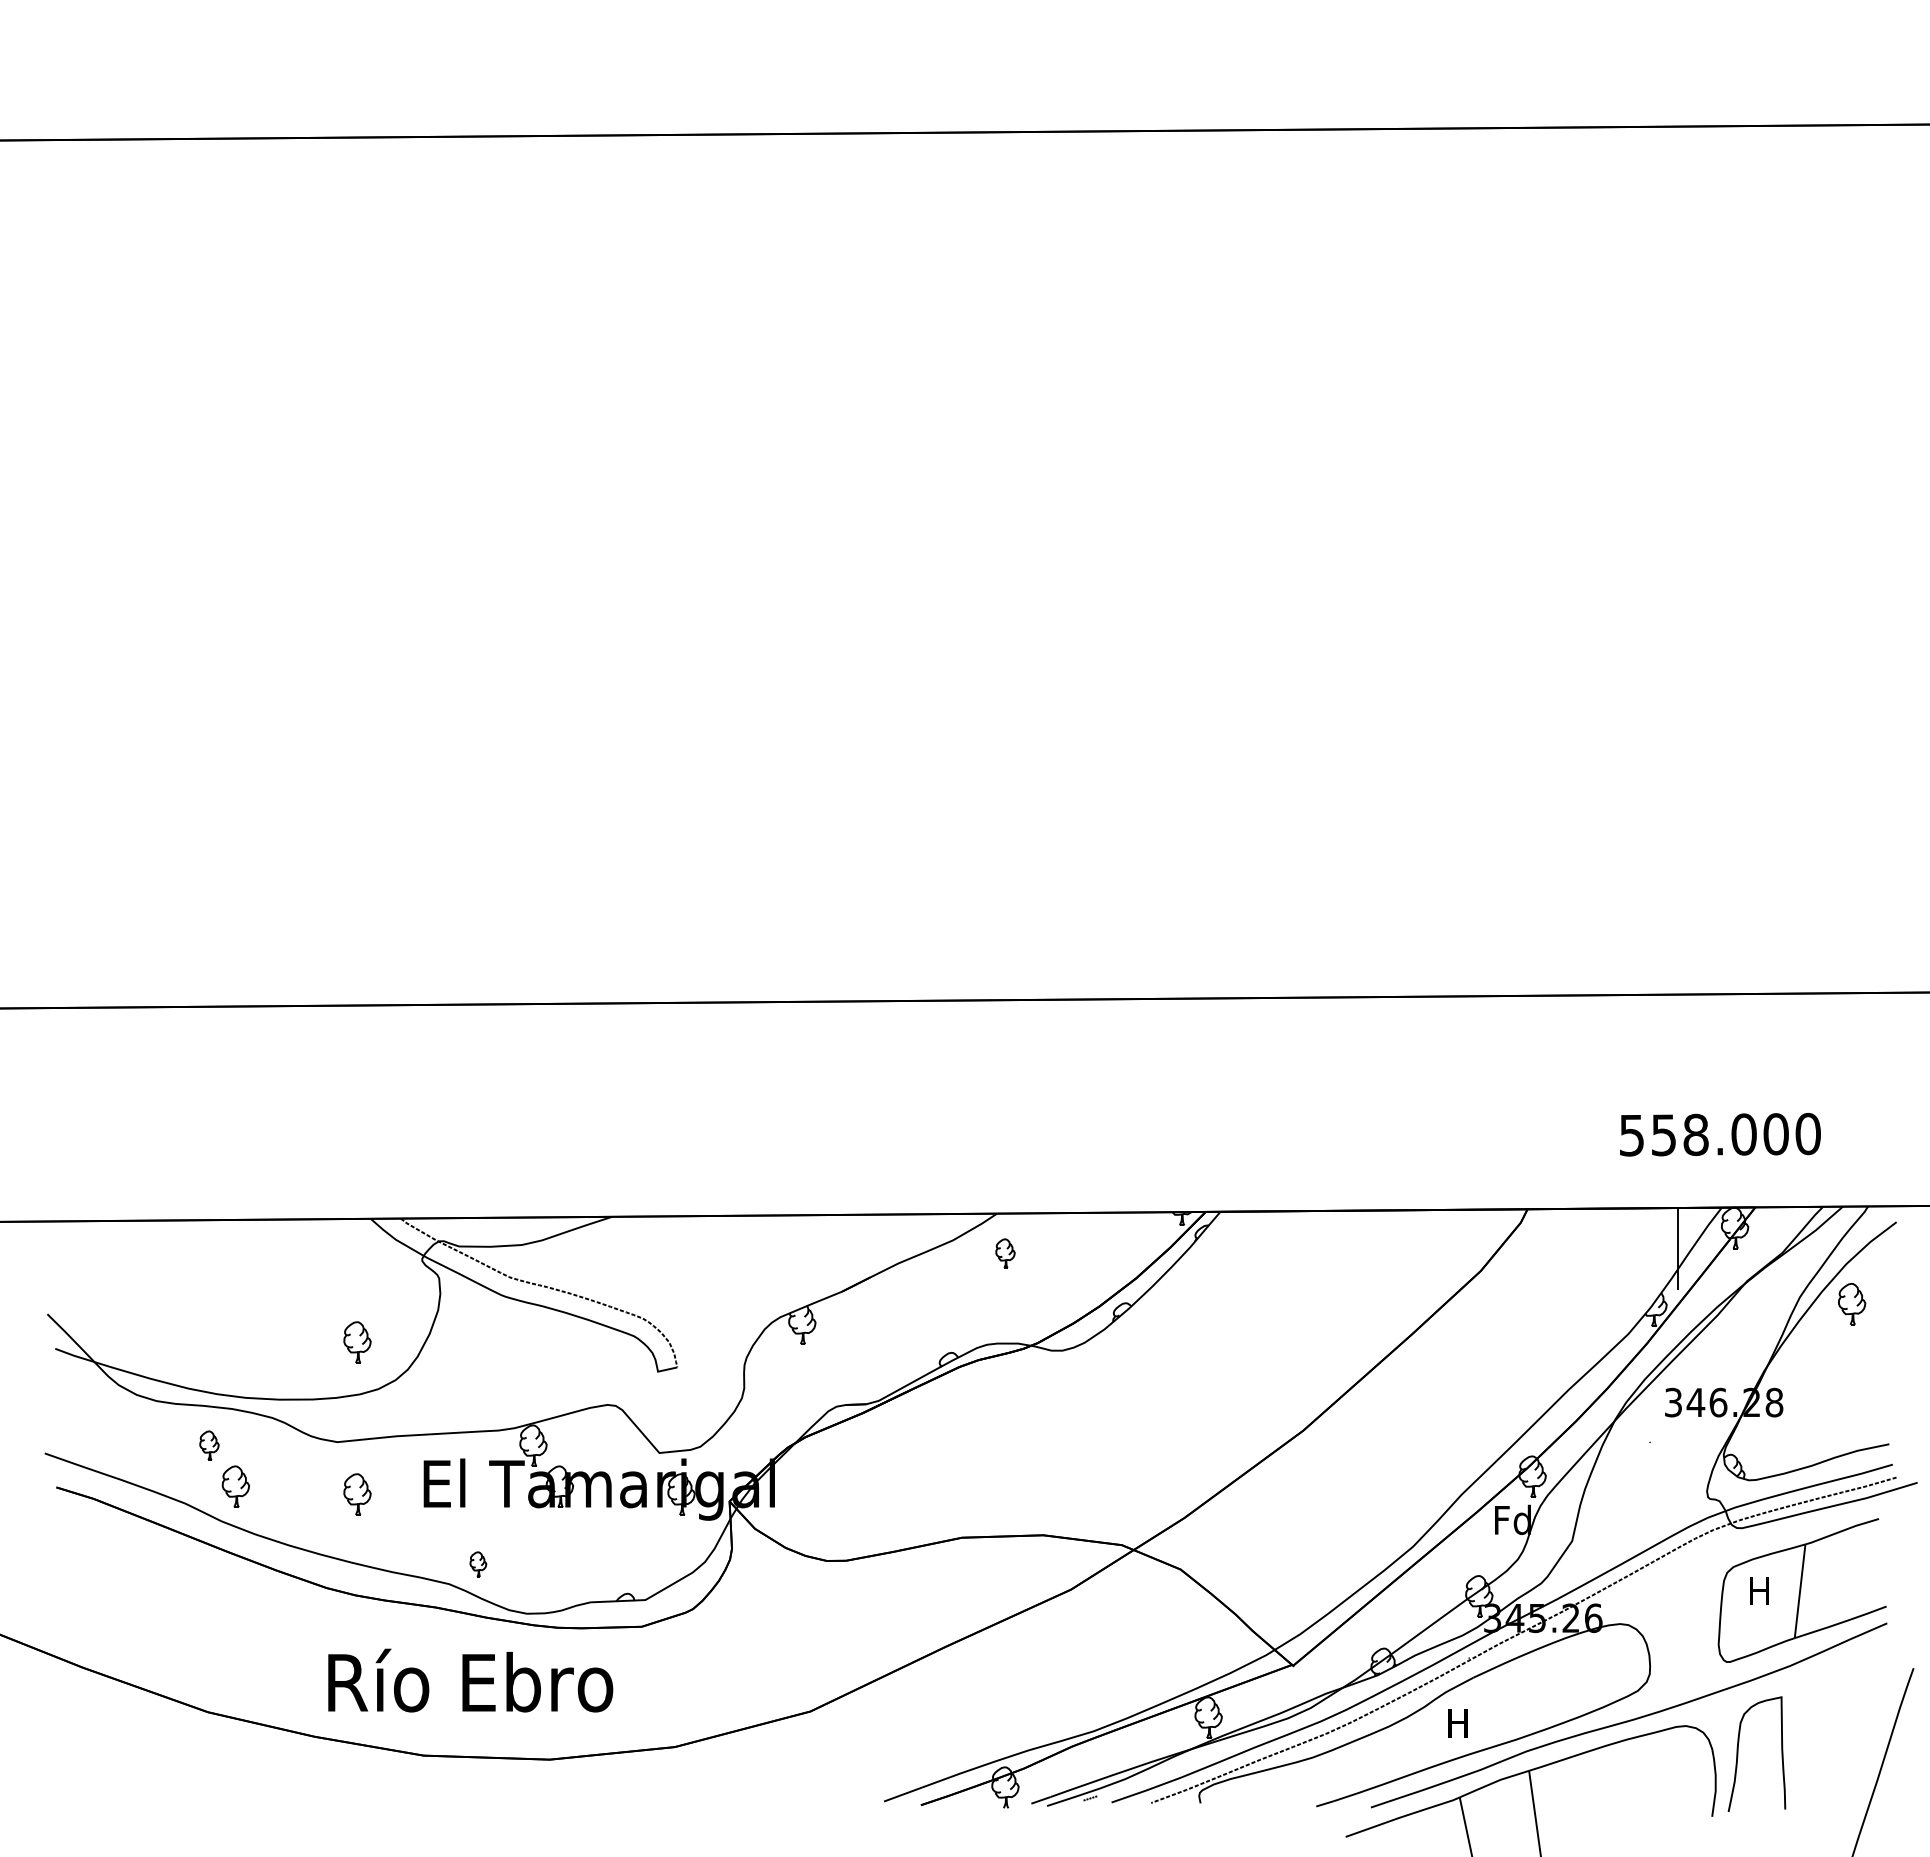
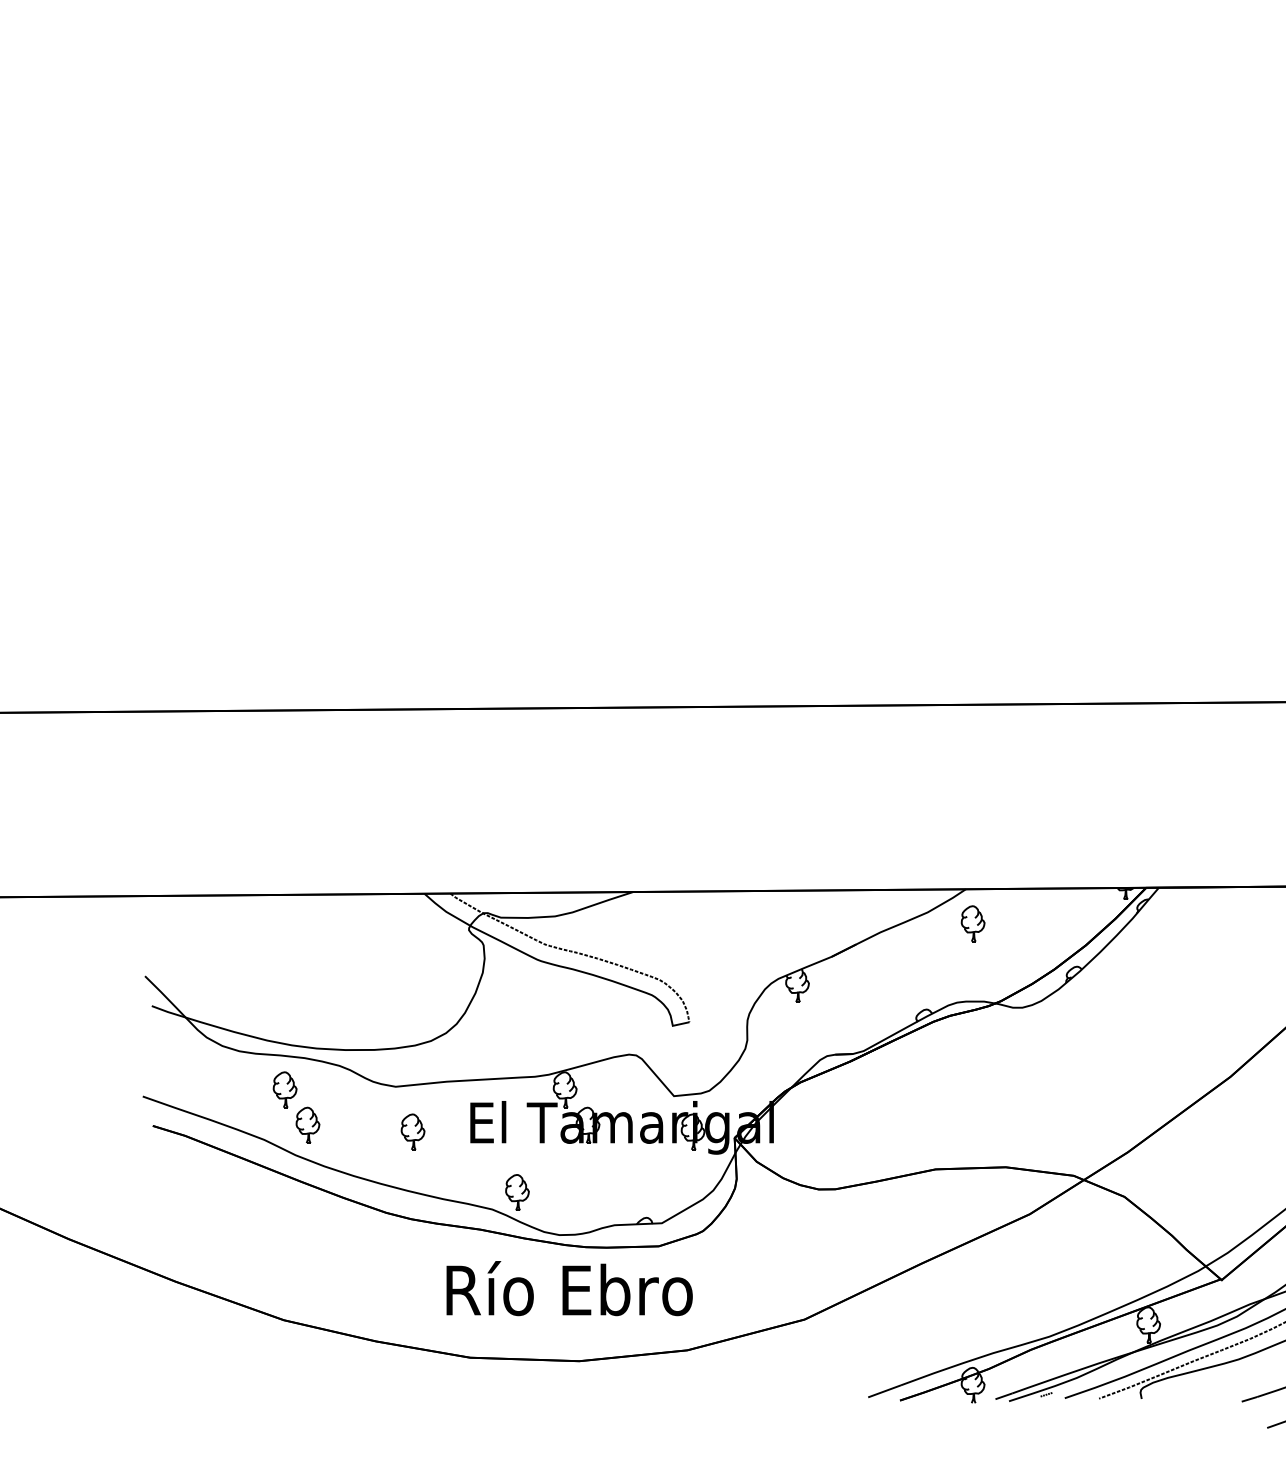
part: (1005, 1253) -> (973, 923), size x1.43
part: (357, 1342) -> (413, 1000), removed
part: (209, 1445) -> (285, 1089), size x1.43
part: (478, 1564) -> (517, 1192), size x1.67
text: (470, 1680) -> (569, 1288), moved

